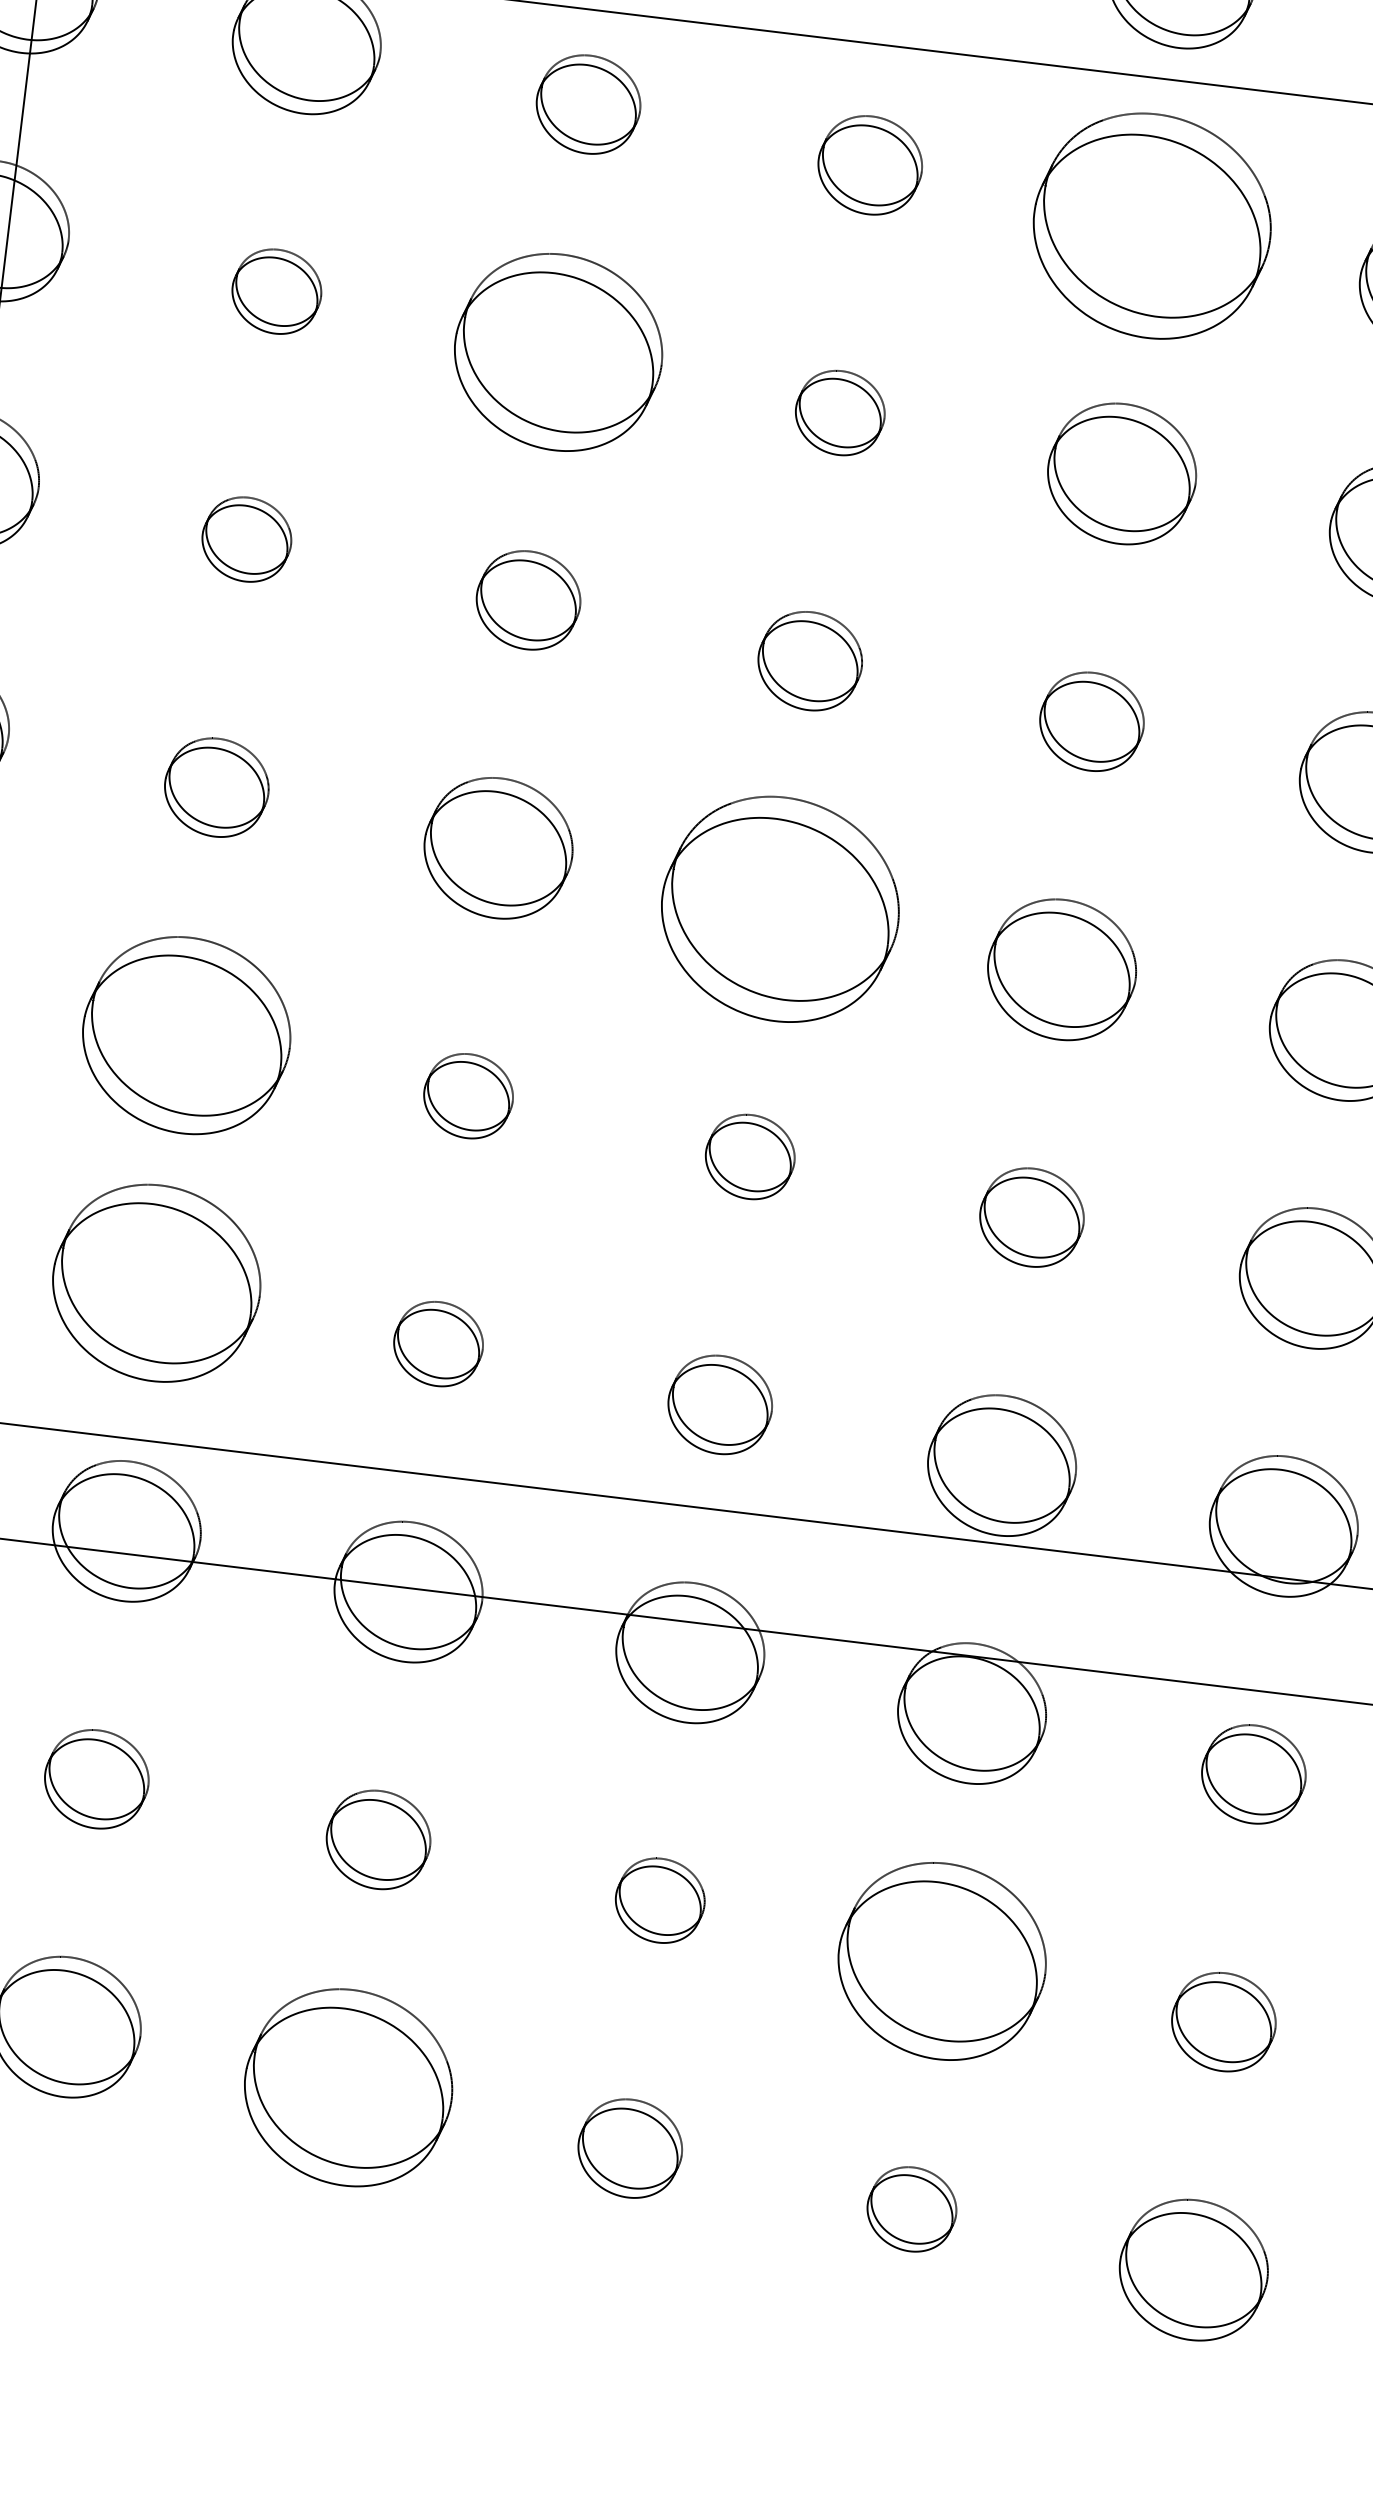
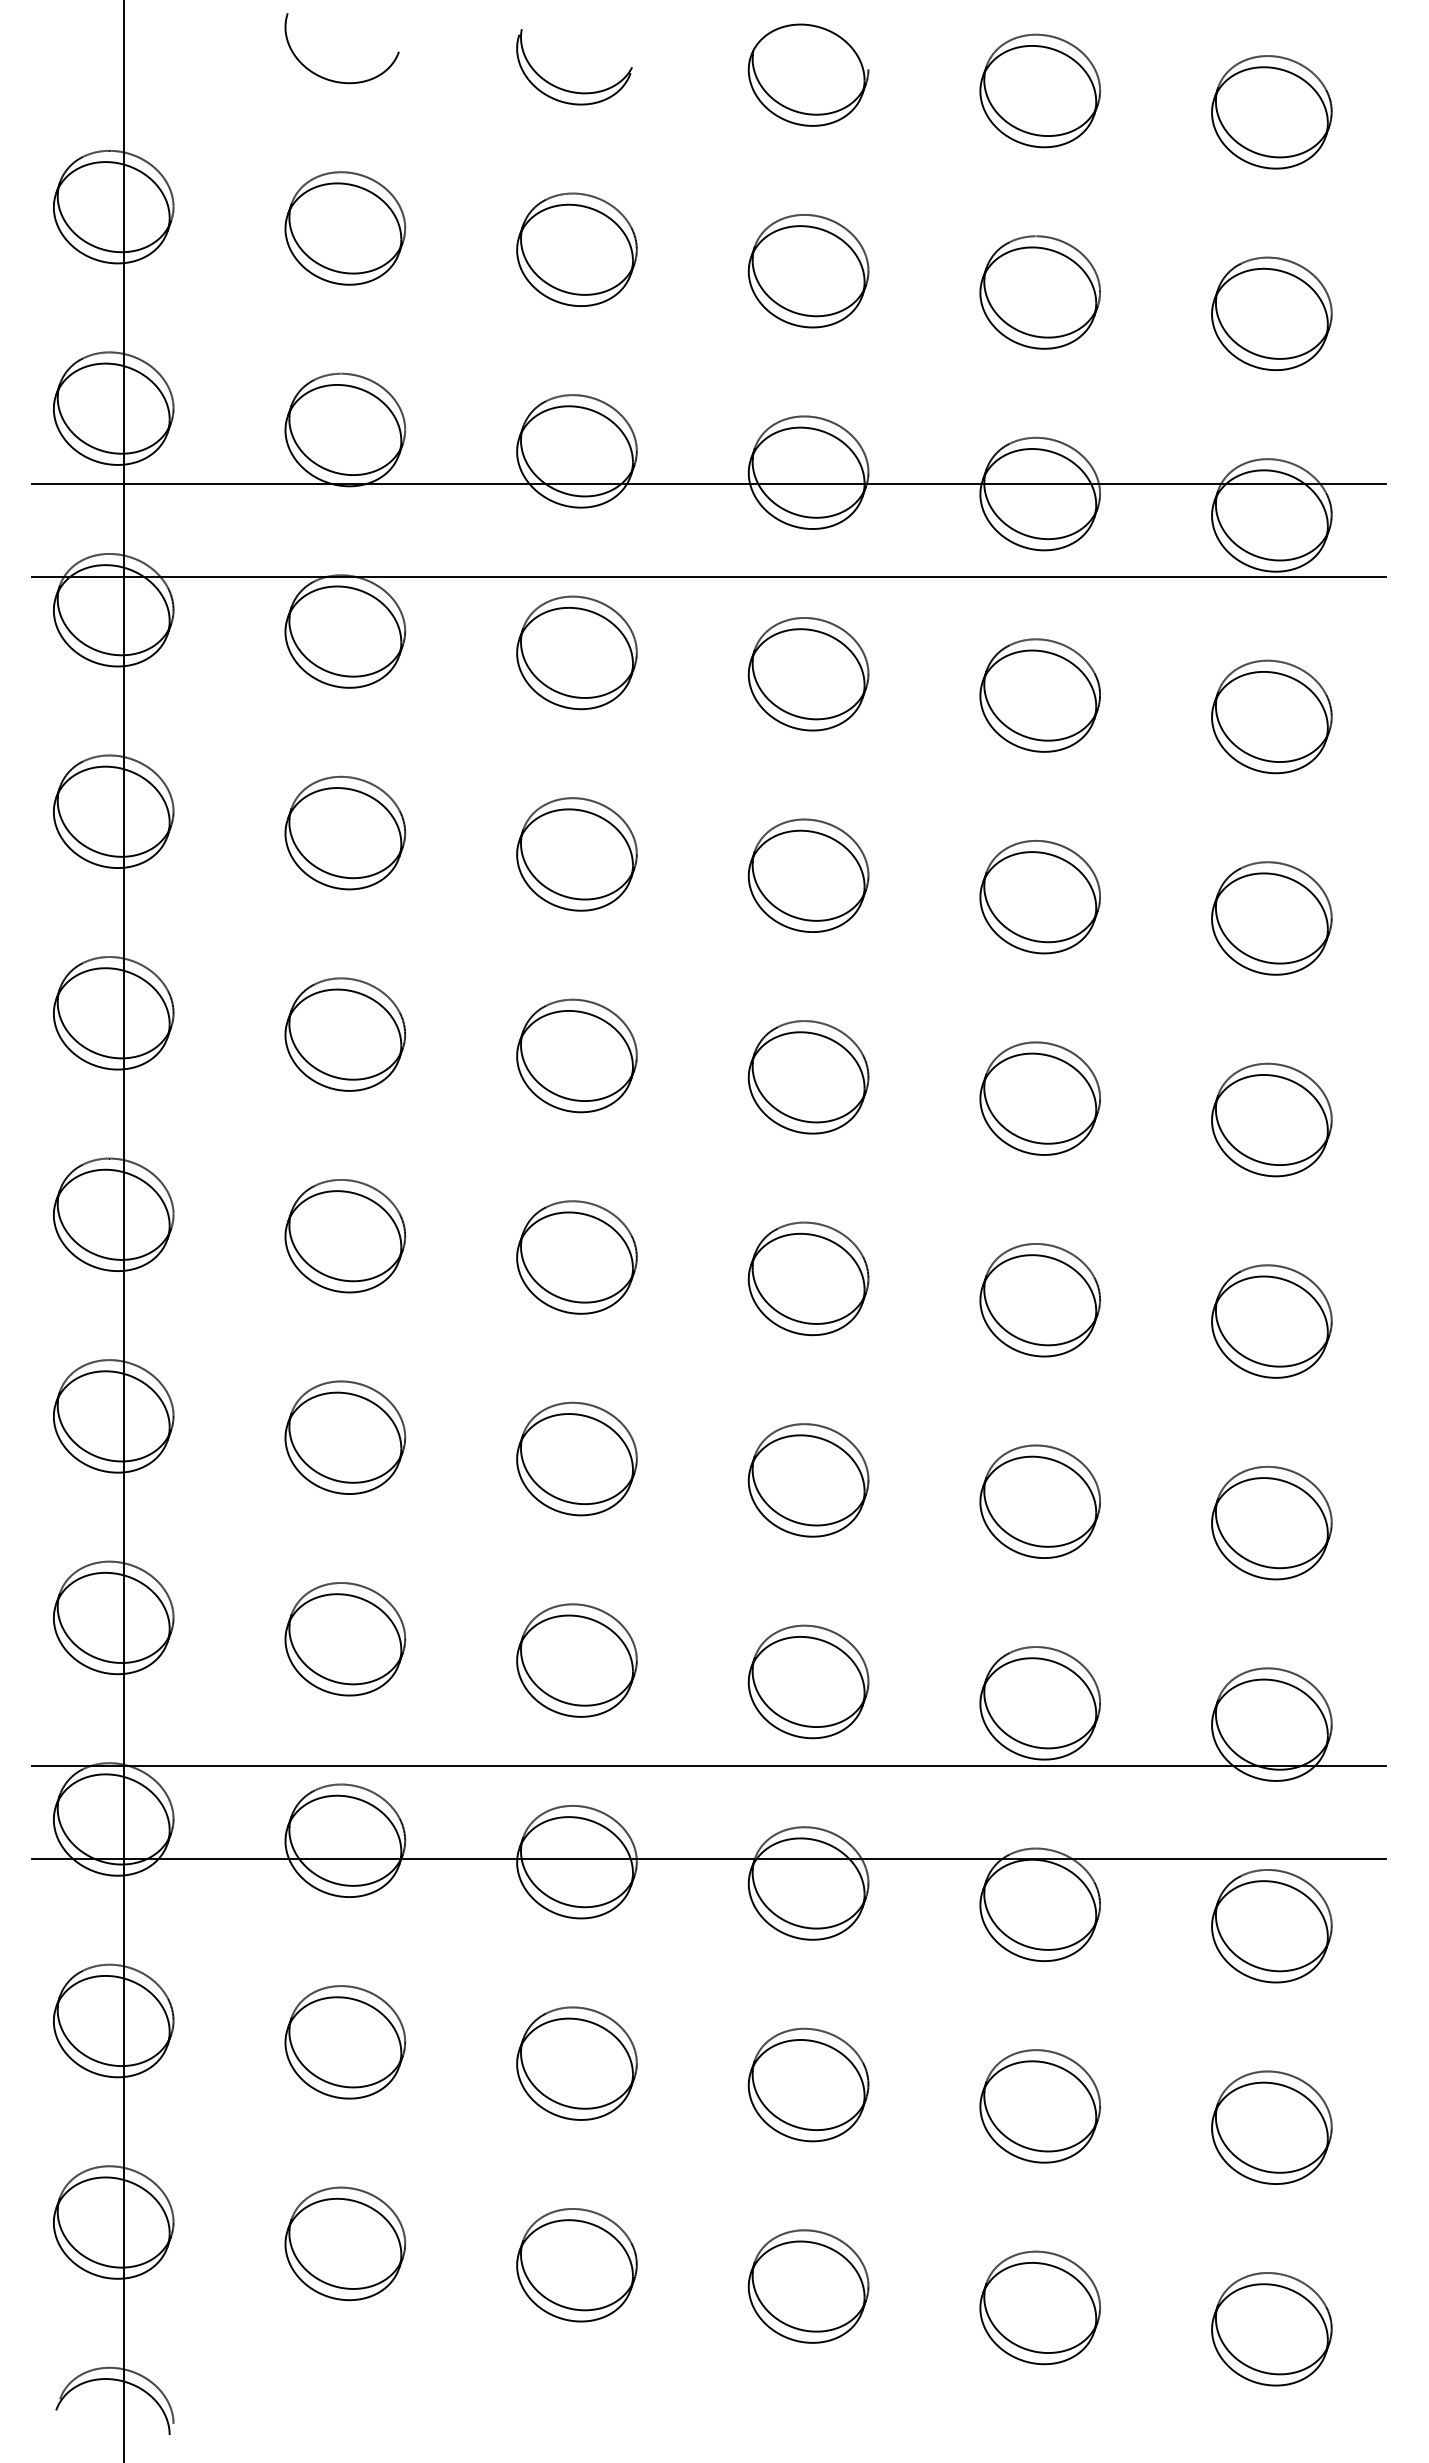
part: (588, 103) -> (576, 652), size x1.43
part: (870, 165) -> (808, 674), size x1.43
part: (1151, 225) -> (1039, 695), size x0.62
part: (277, 291) -> (345, 832), size x1.67
part: (557, 352) -> (576, 854), size x0.71
part: (840, 412) -> (808, 875), size x1.67
part: (247, 539) -> (345, 1034), size x1.67
part: (528, 599) -> (576, 1055), size x1.43
part: (810, 661) -> (808, 1077), size x1.43
part: (1091, 721) -> (1039, 1098), size x1.43
part: (216, 788) -> (345, 1236), size x1.43
part: (780, 908) -> (808, 1278), size x0.62
part: (187, 1035) -> (345, 1437), size x0.71
part: (468, 1095) -> (576, 1458), size x1.67
part: (750, 1157) -> (808, 1480), size x1.67
part: (1031, 1217) -> (1039, 1501), size x1.43
part: (156, 1283) -> (345, 1639), size x0.71
part: (437, 1343) -> (576, 1660), size x1.67
part: (720, 1404) -> (808, 1681), size x1.43
part: (1253, 1774) -> (1271, 1926), size x1.43
part: (96, 1779) -> (345, 2042), size x1.43
part: (378, 1839) -> (576, 2063), size x1.43
part: (660, 1900) -> (808, 2084), size x1.67
part: (941, 1961) -> (1039, 2106), size x0.71
part: (1223, 2021) -> (1271, 2127), size x1.43
part: (347, 2088) -> (576, 2265), size x0.71
part: (630, 2148) -> (808, 2286), size x1.43
part: (911, 2208) -> (1039, 2307), size x1.67

